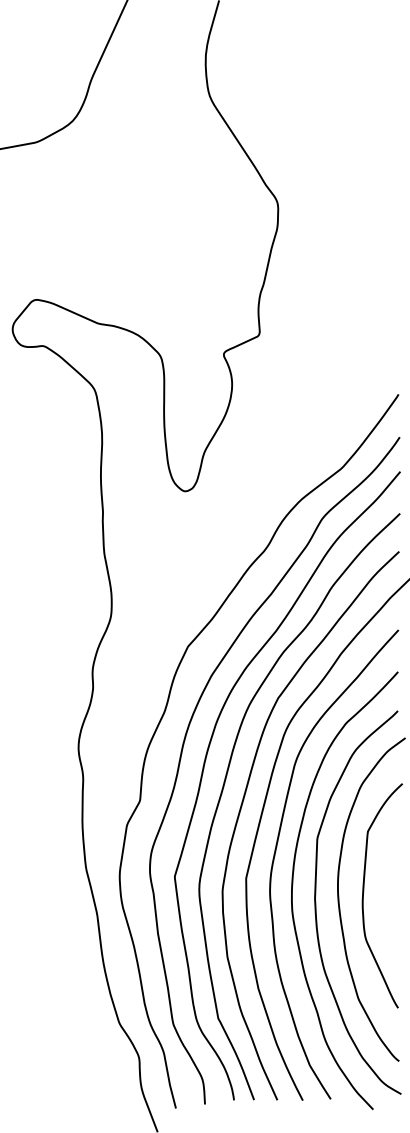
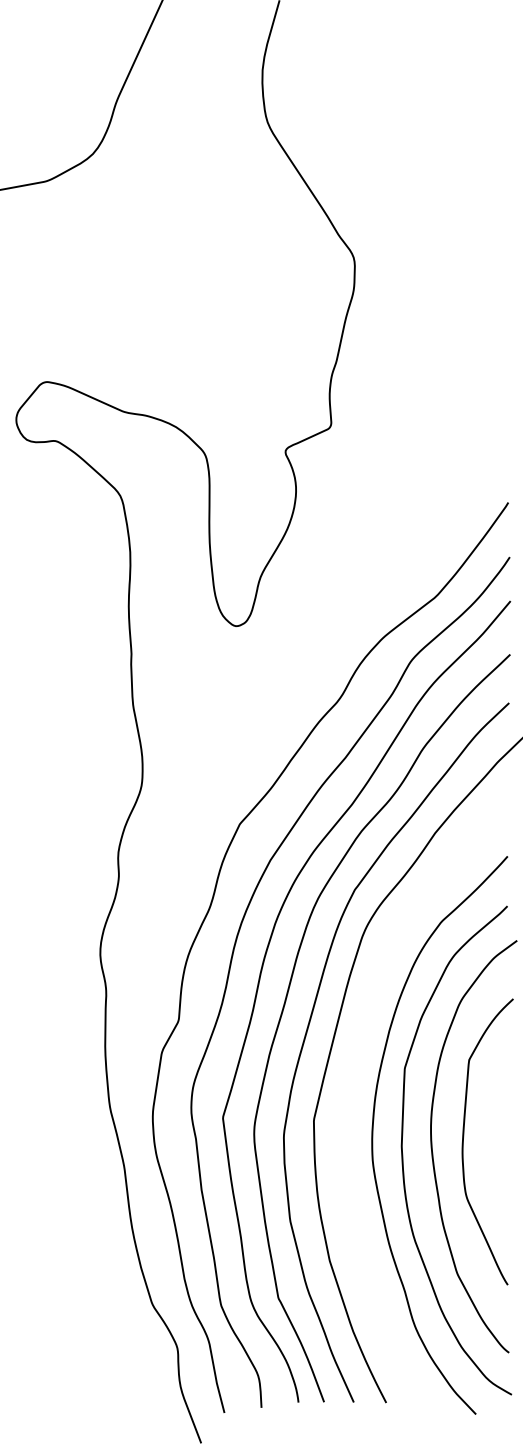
curve: (276, 850) -> (352, 1084), removed

